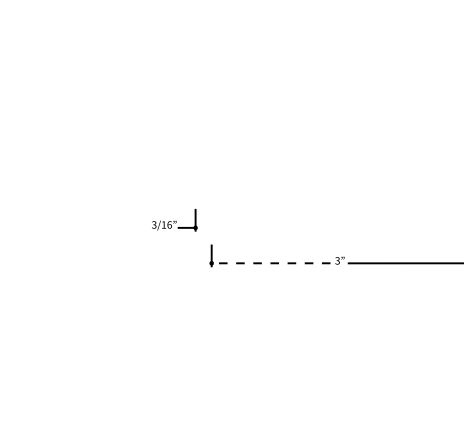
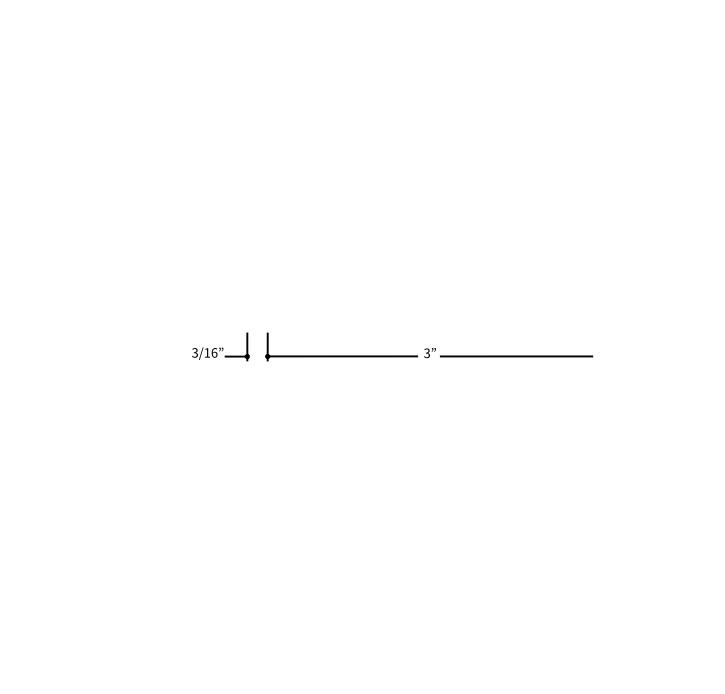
part: (174, 219) -> (220, 346), moved
line: (271, 263) -> (343, 356), dashed -> solid

